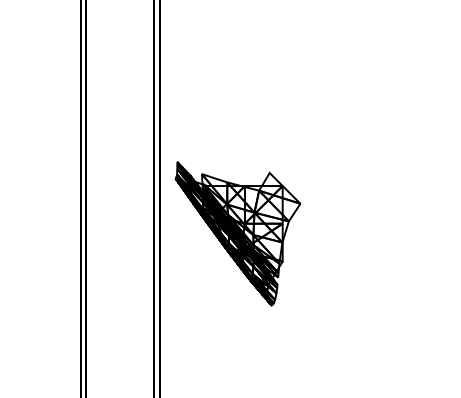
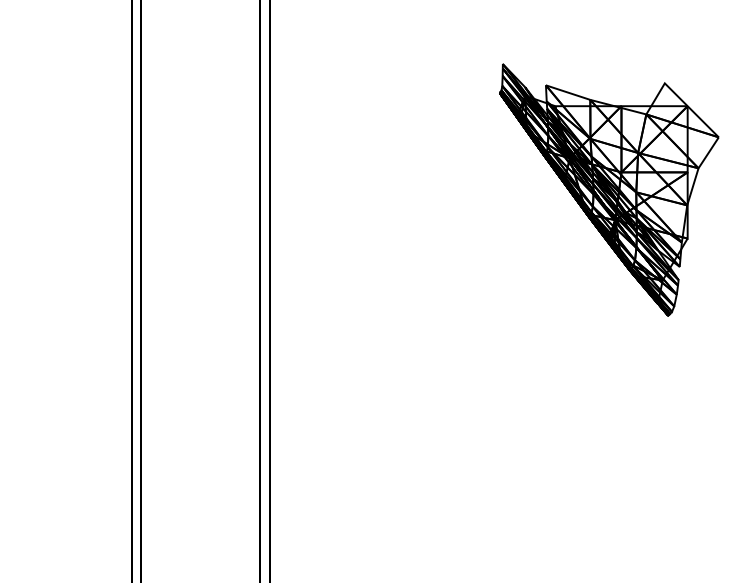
part: (237, 233) -> (608, 189), moved

